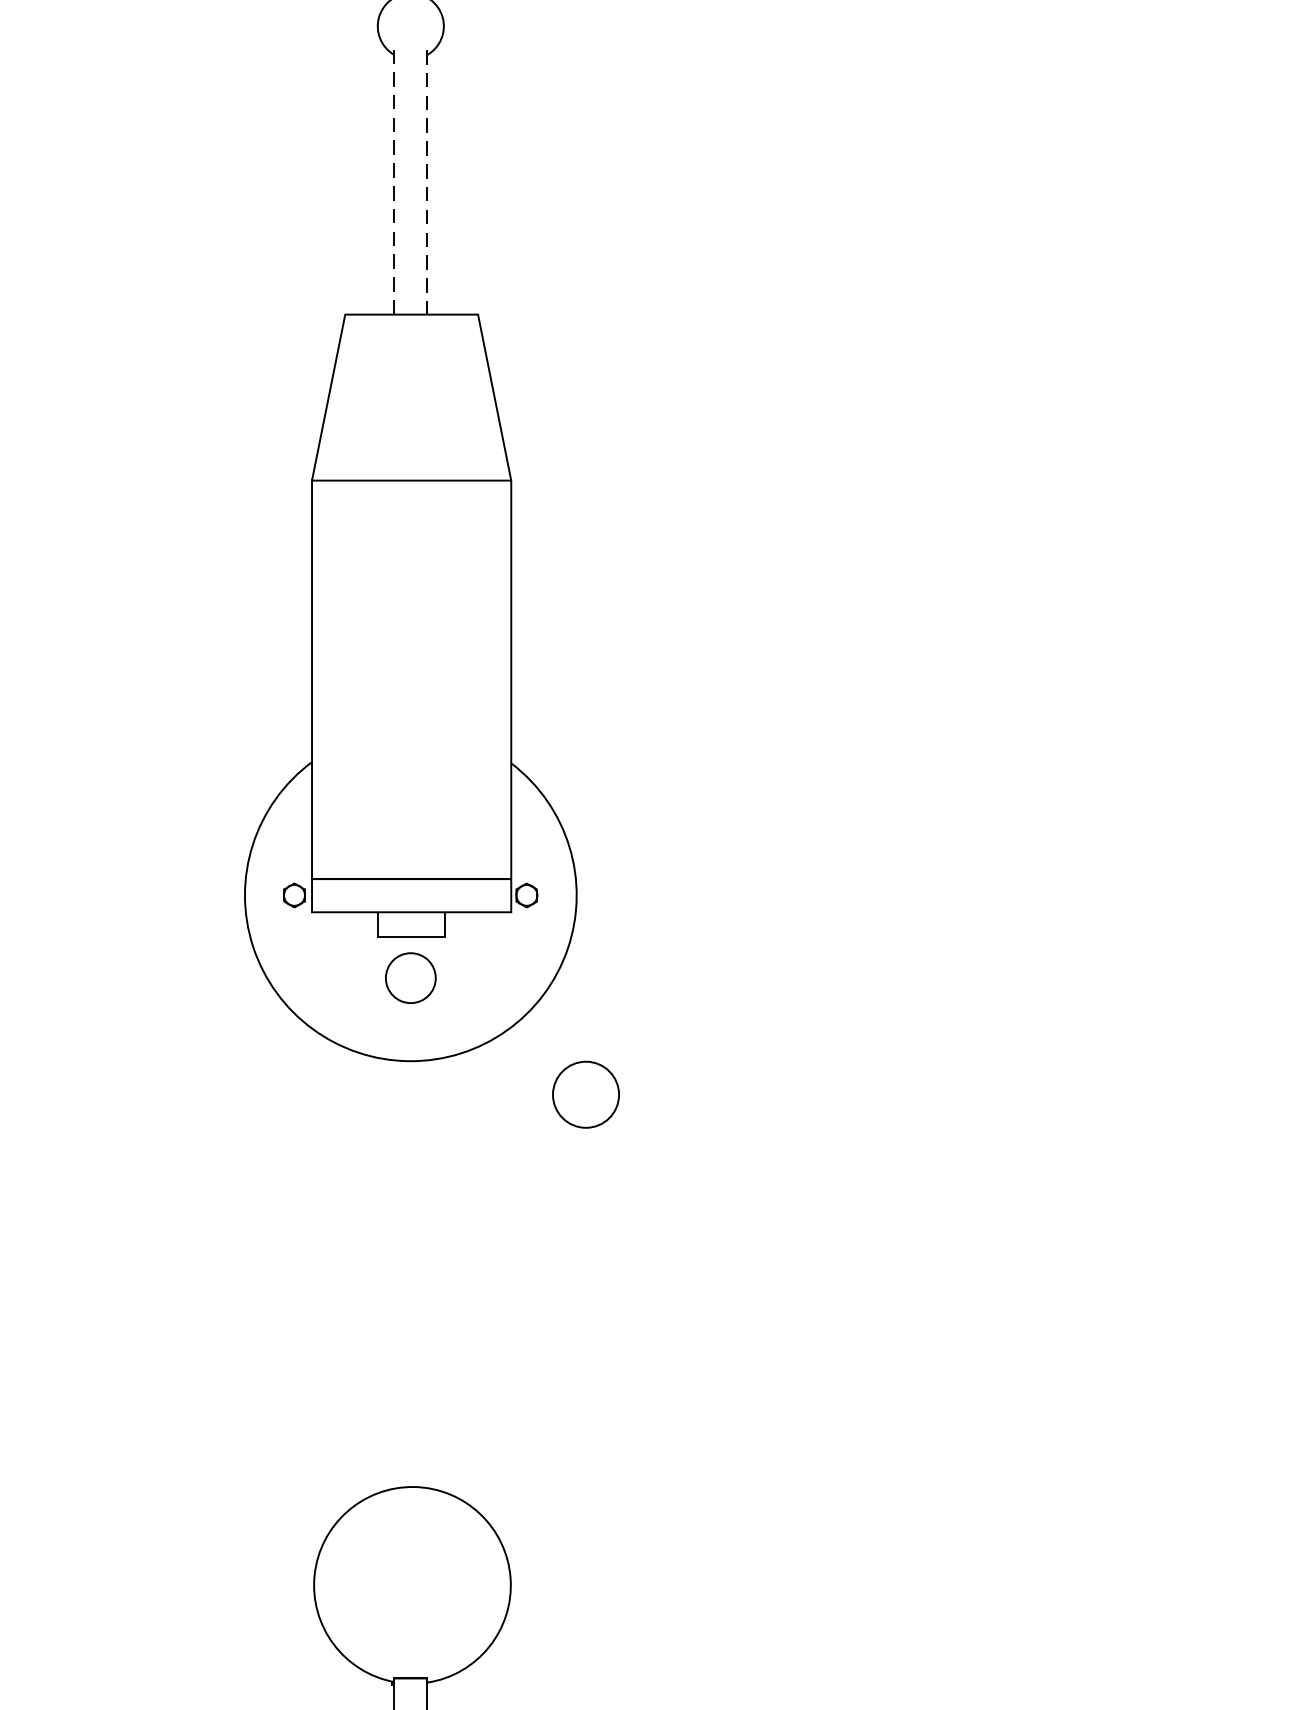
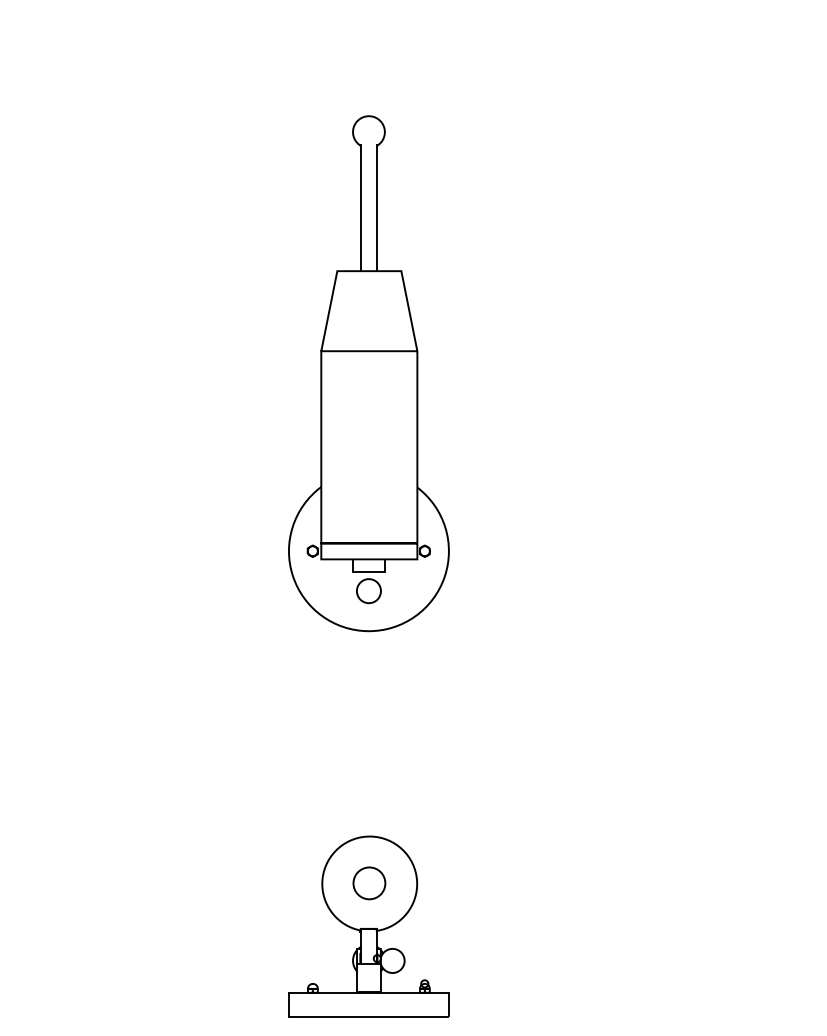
line: (393, 182) -> (360, 207), dashed -> solid
line: (426, 182) -> (376, 207), dashed -> solid
circle: (586, 1095) -> (369, 883), moved

